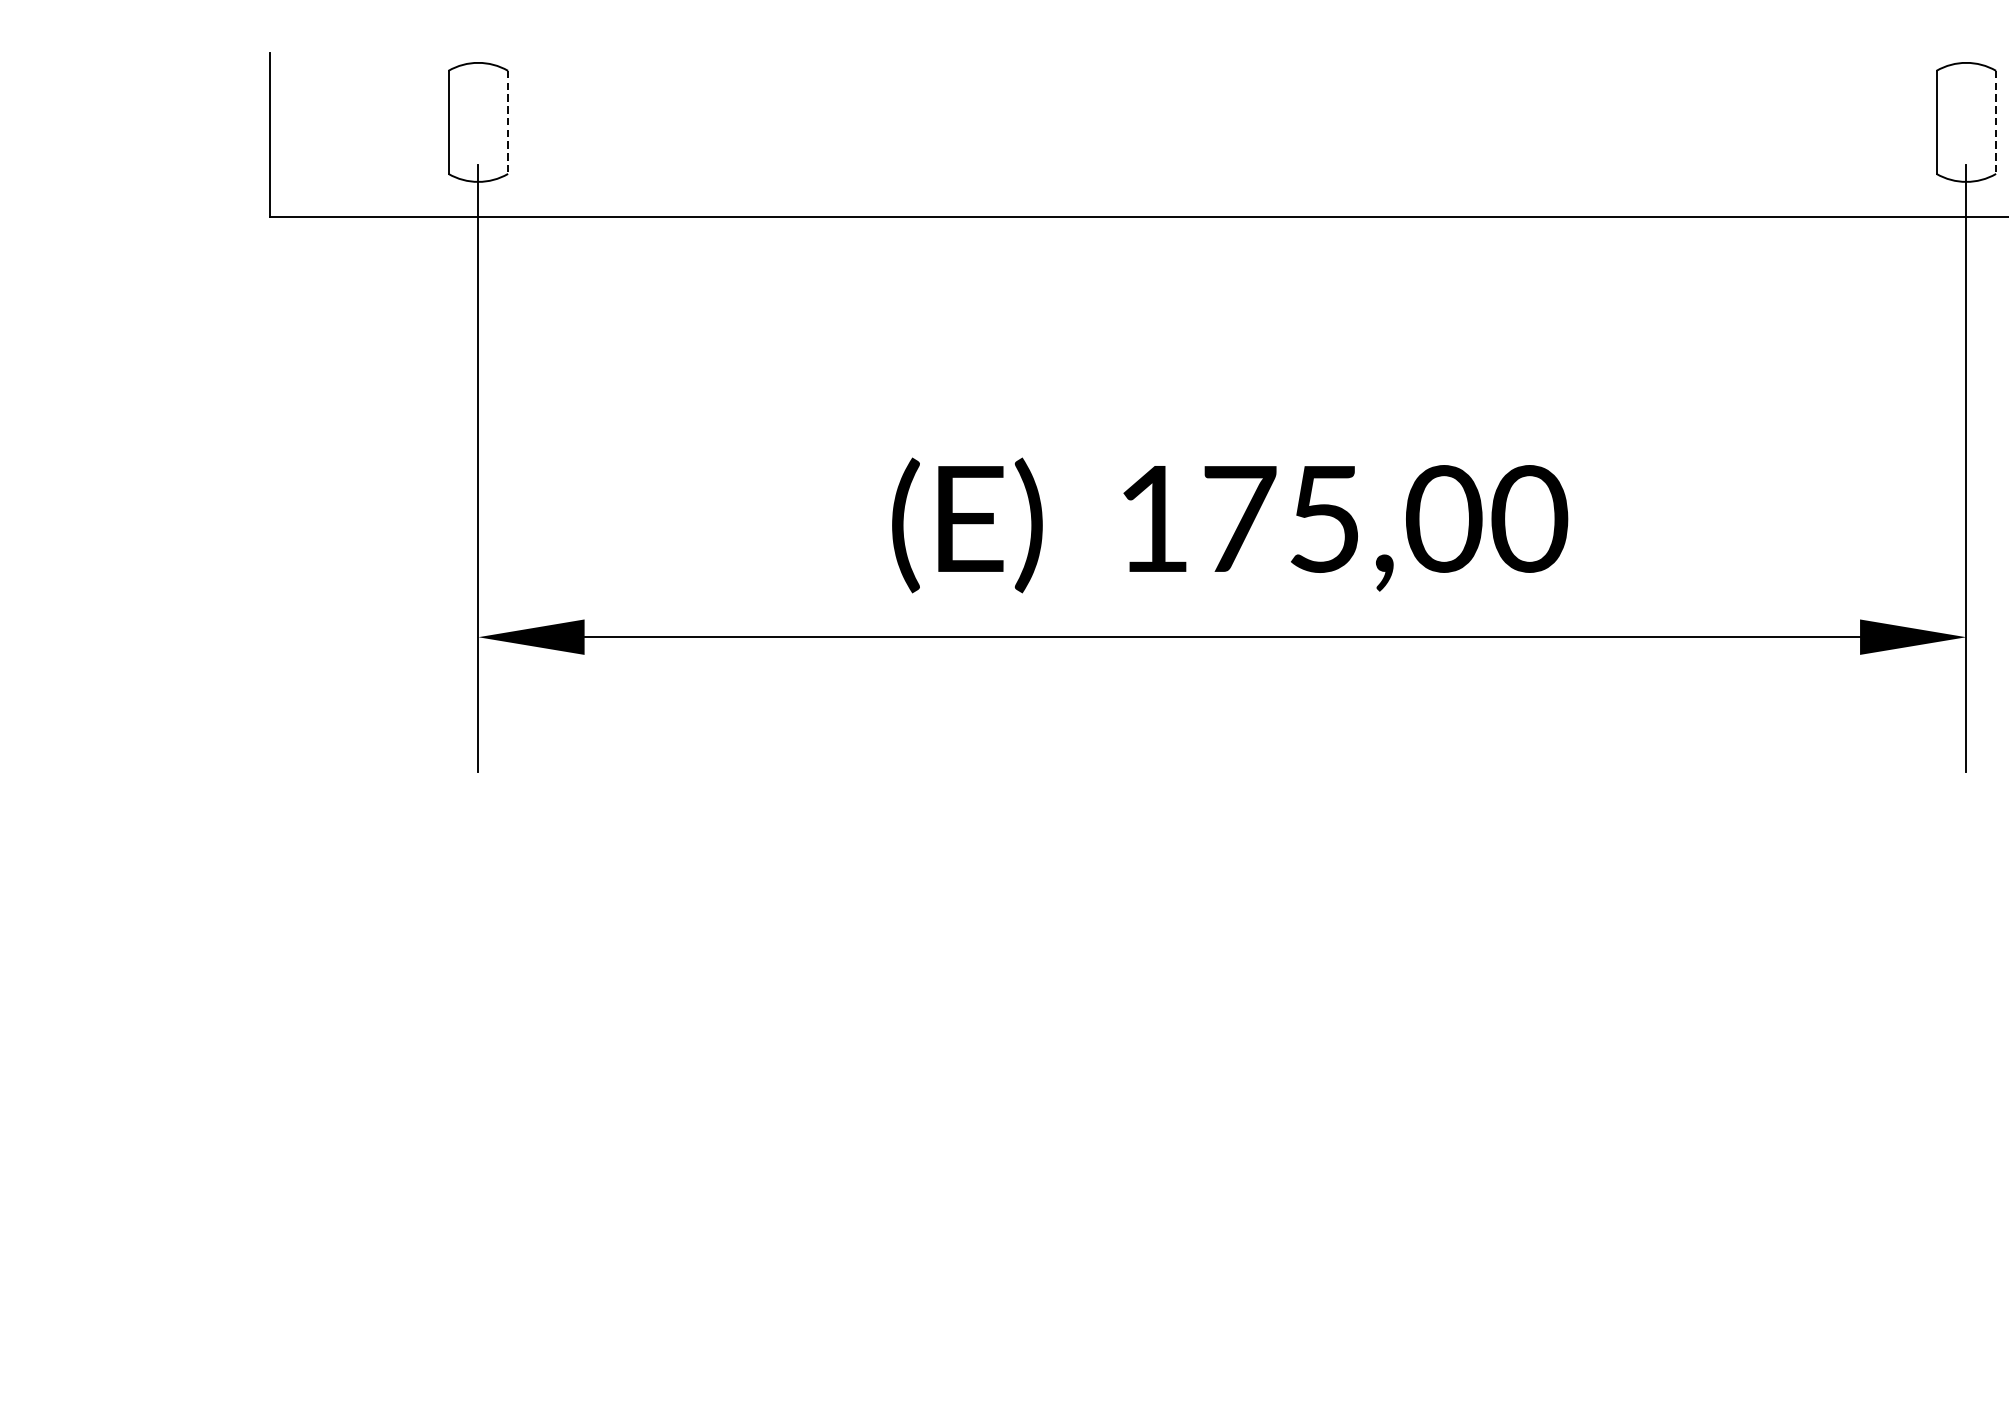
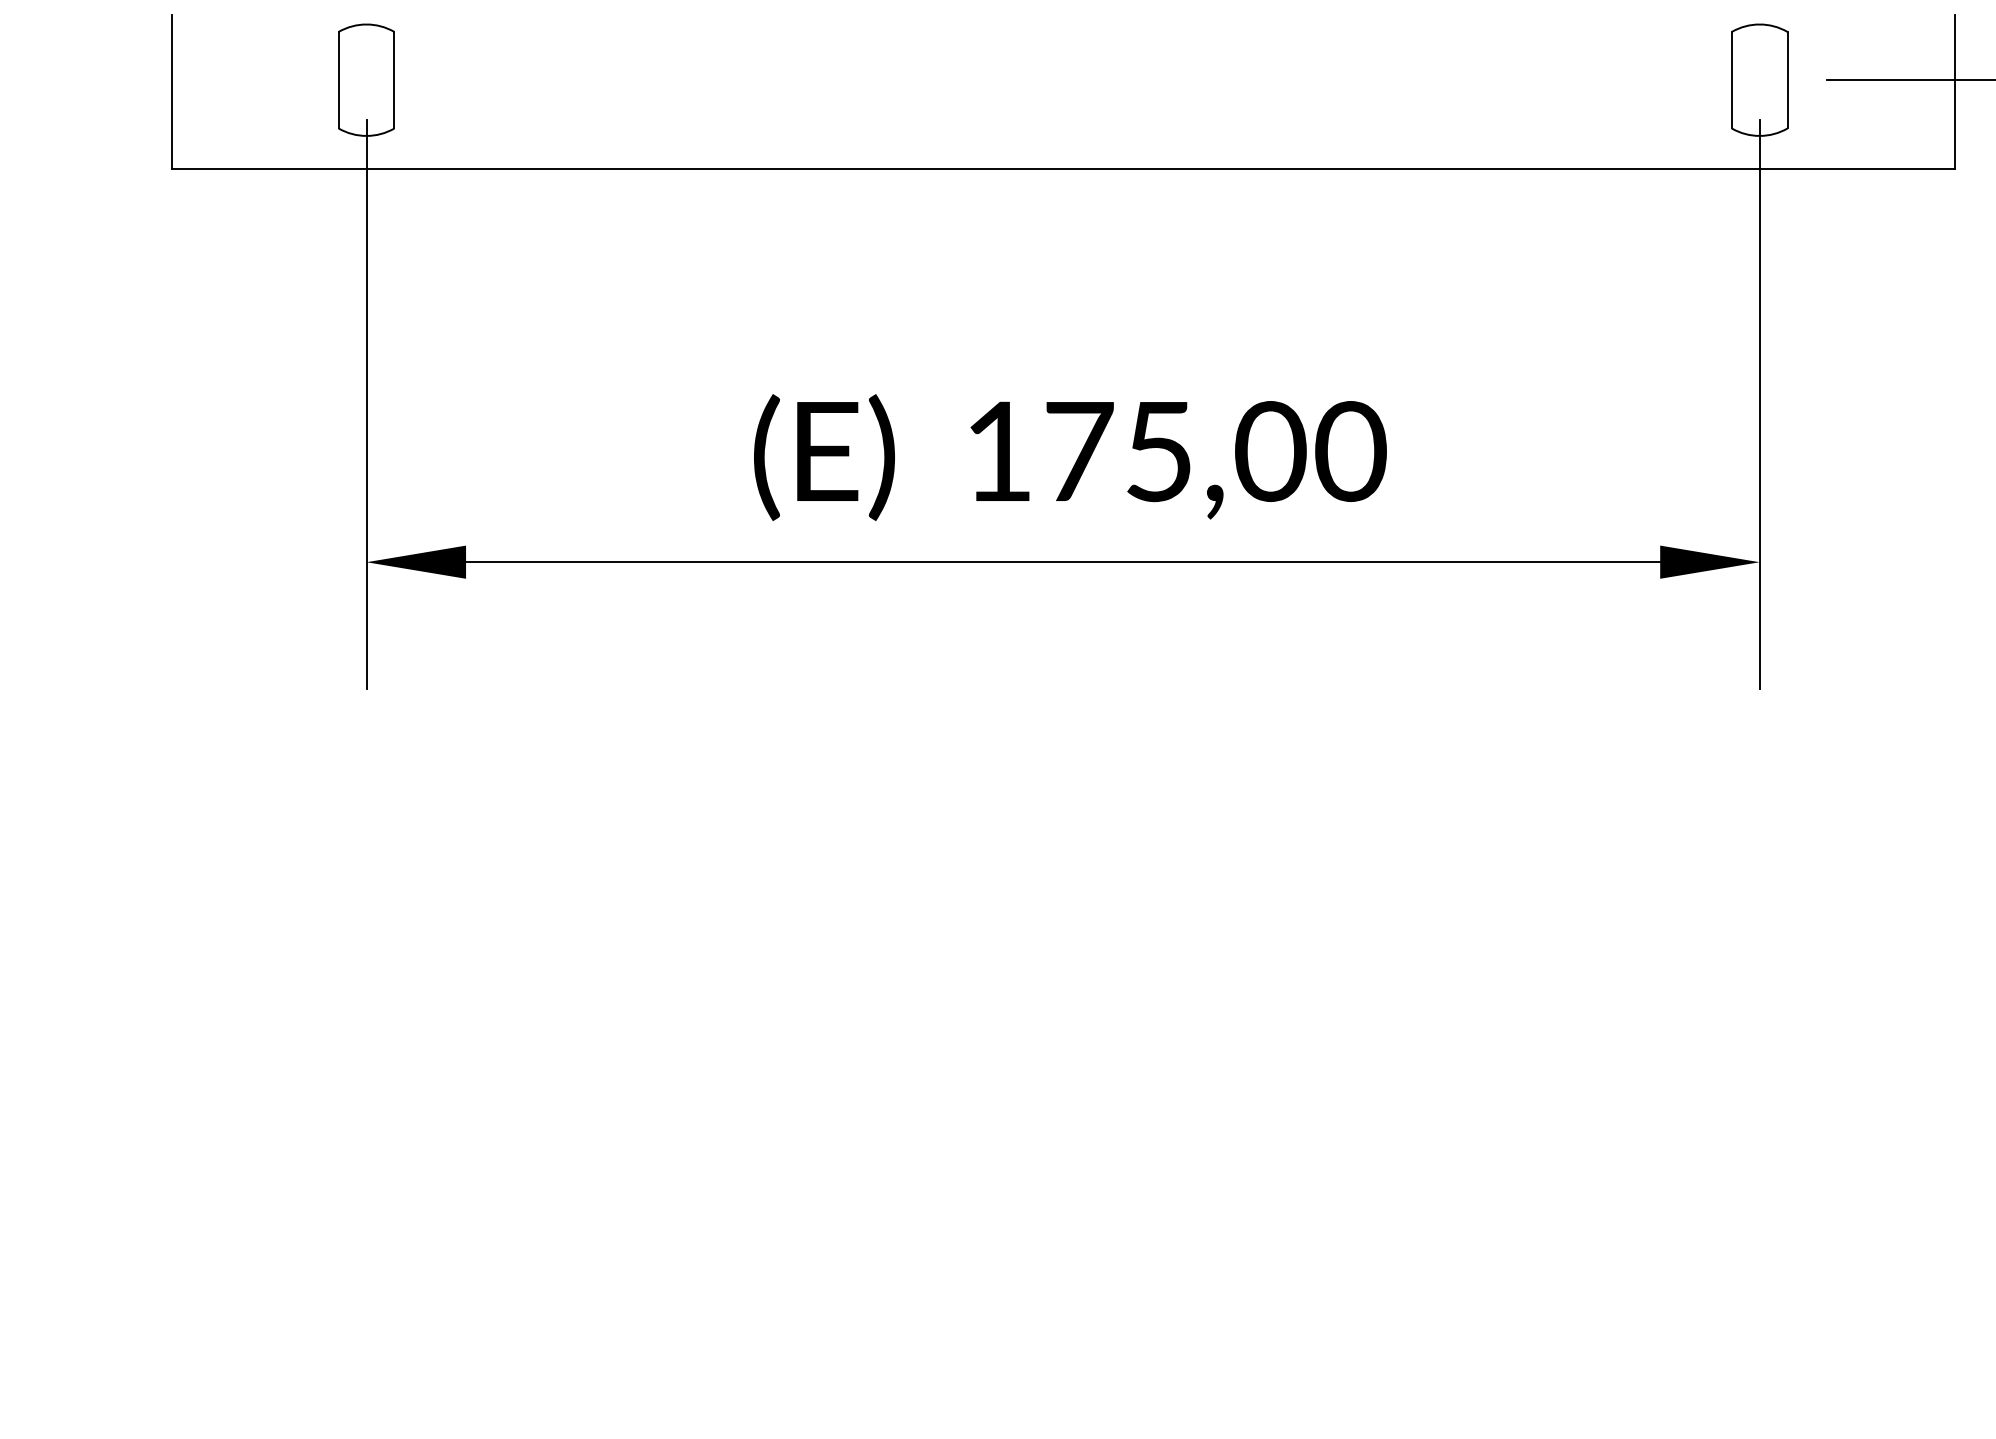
line: (508, 122) -> (394, 80), dashed -> solid
line: (1996, 122) -> (1787, 80), dashed -> solid

